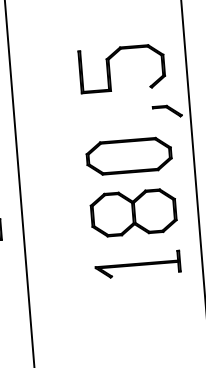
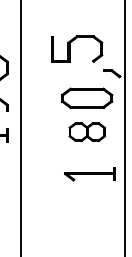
part: (110, 68) -> (70, 48), moved
part: (134, 211) -> (87, 131), size x0.7
part: (136, 265) -> (89, 174), moved

